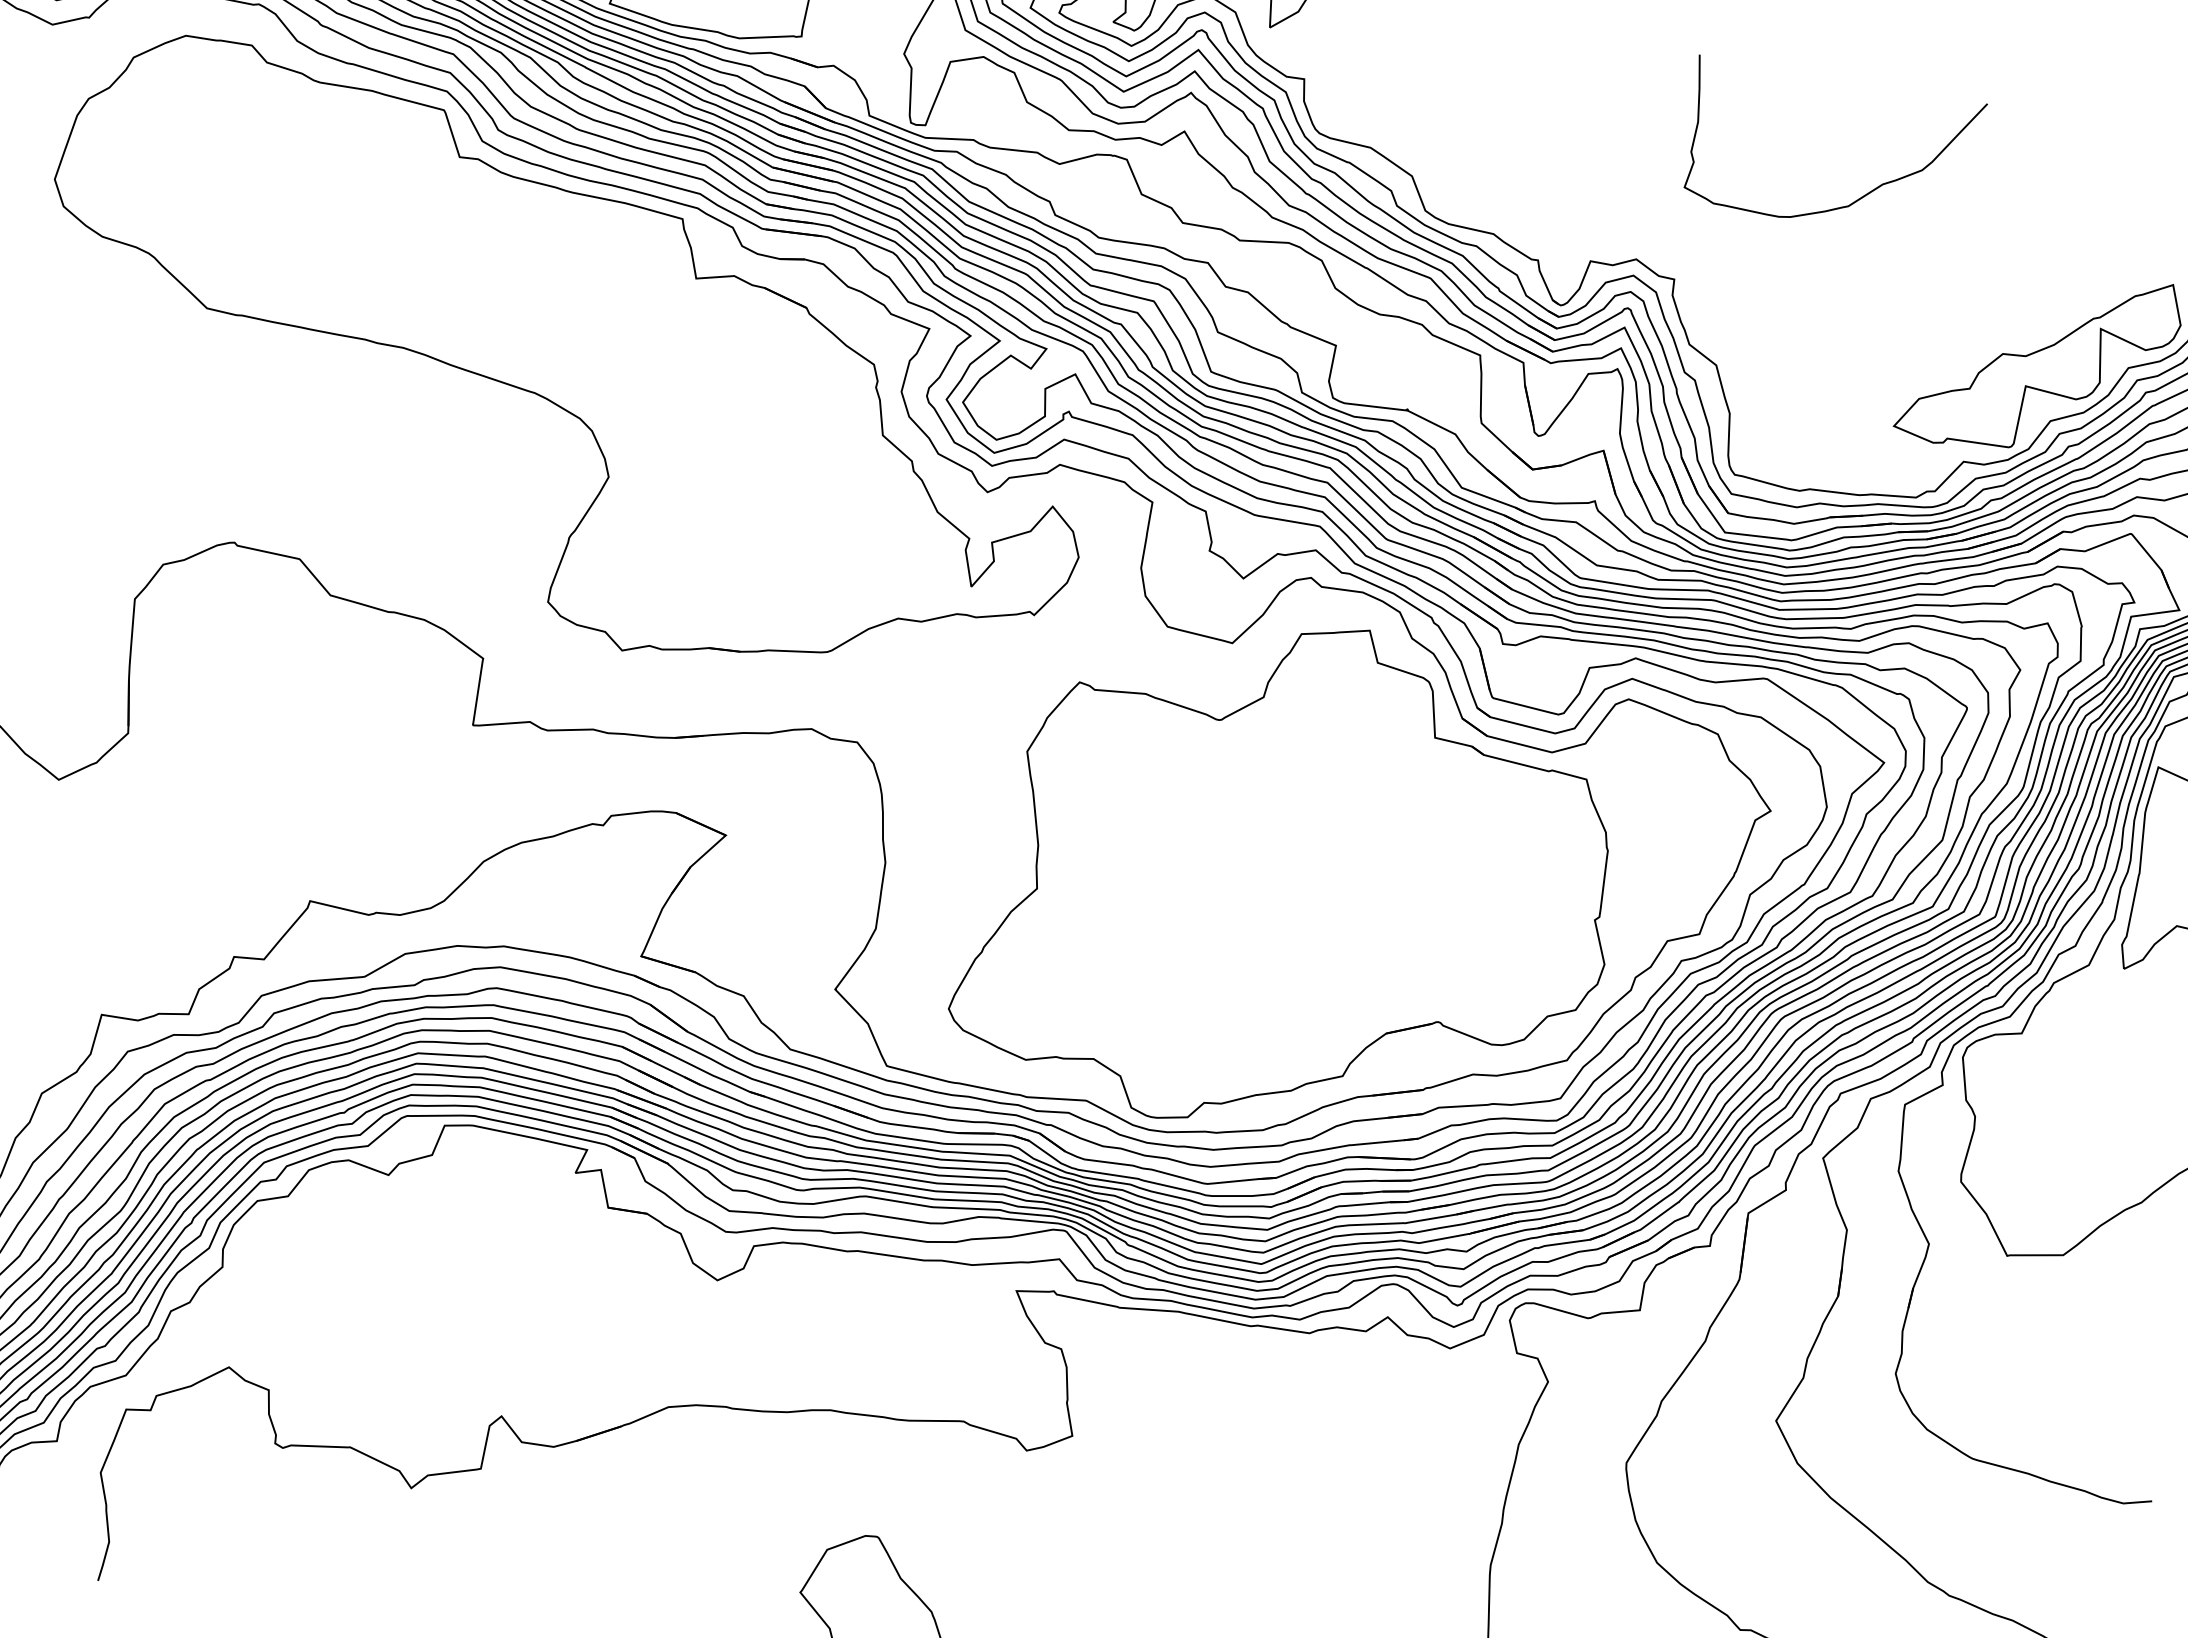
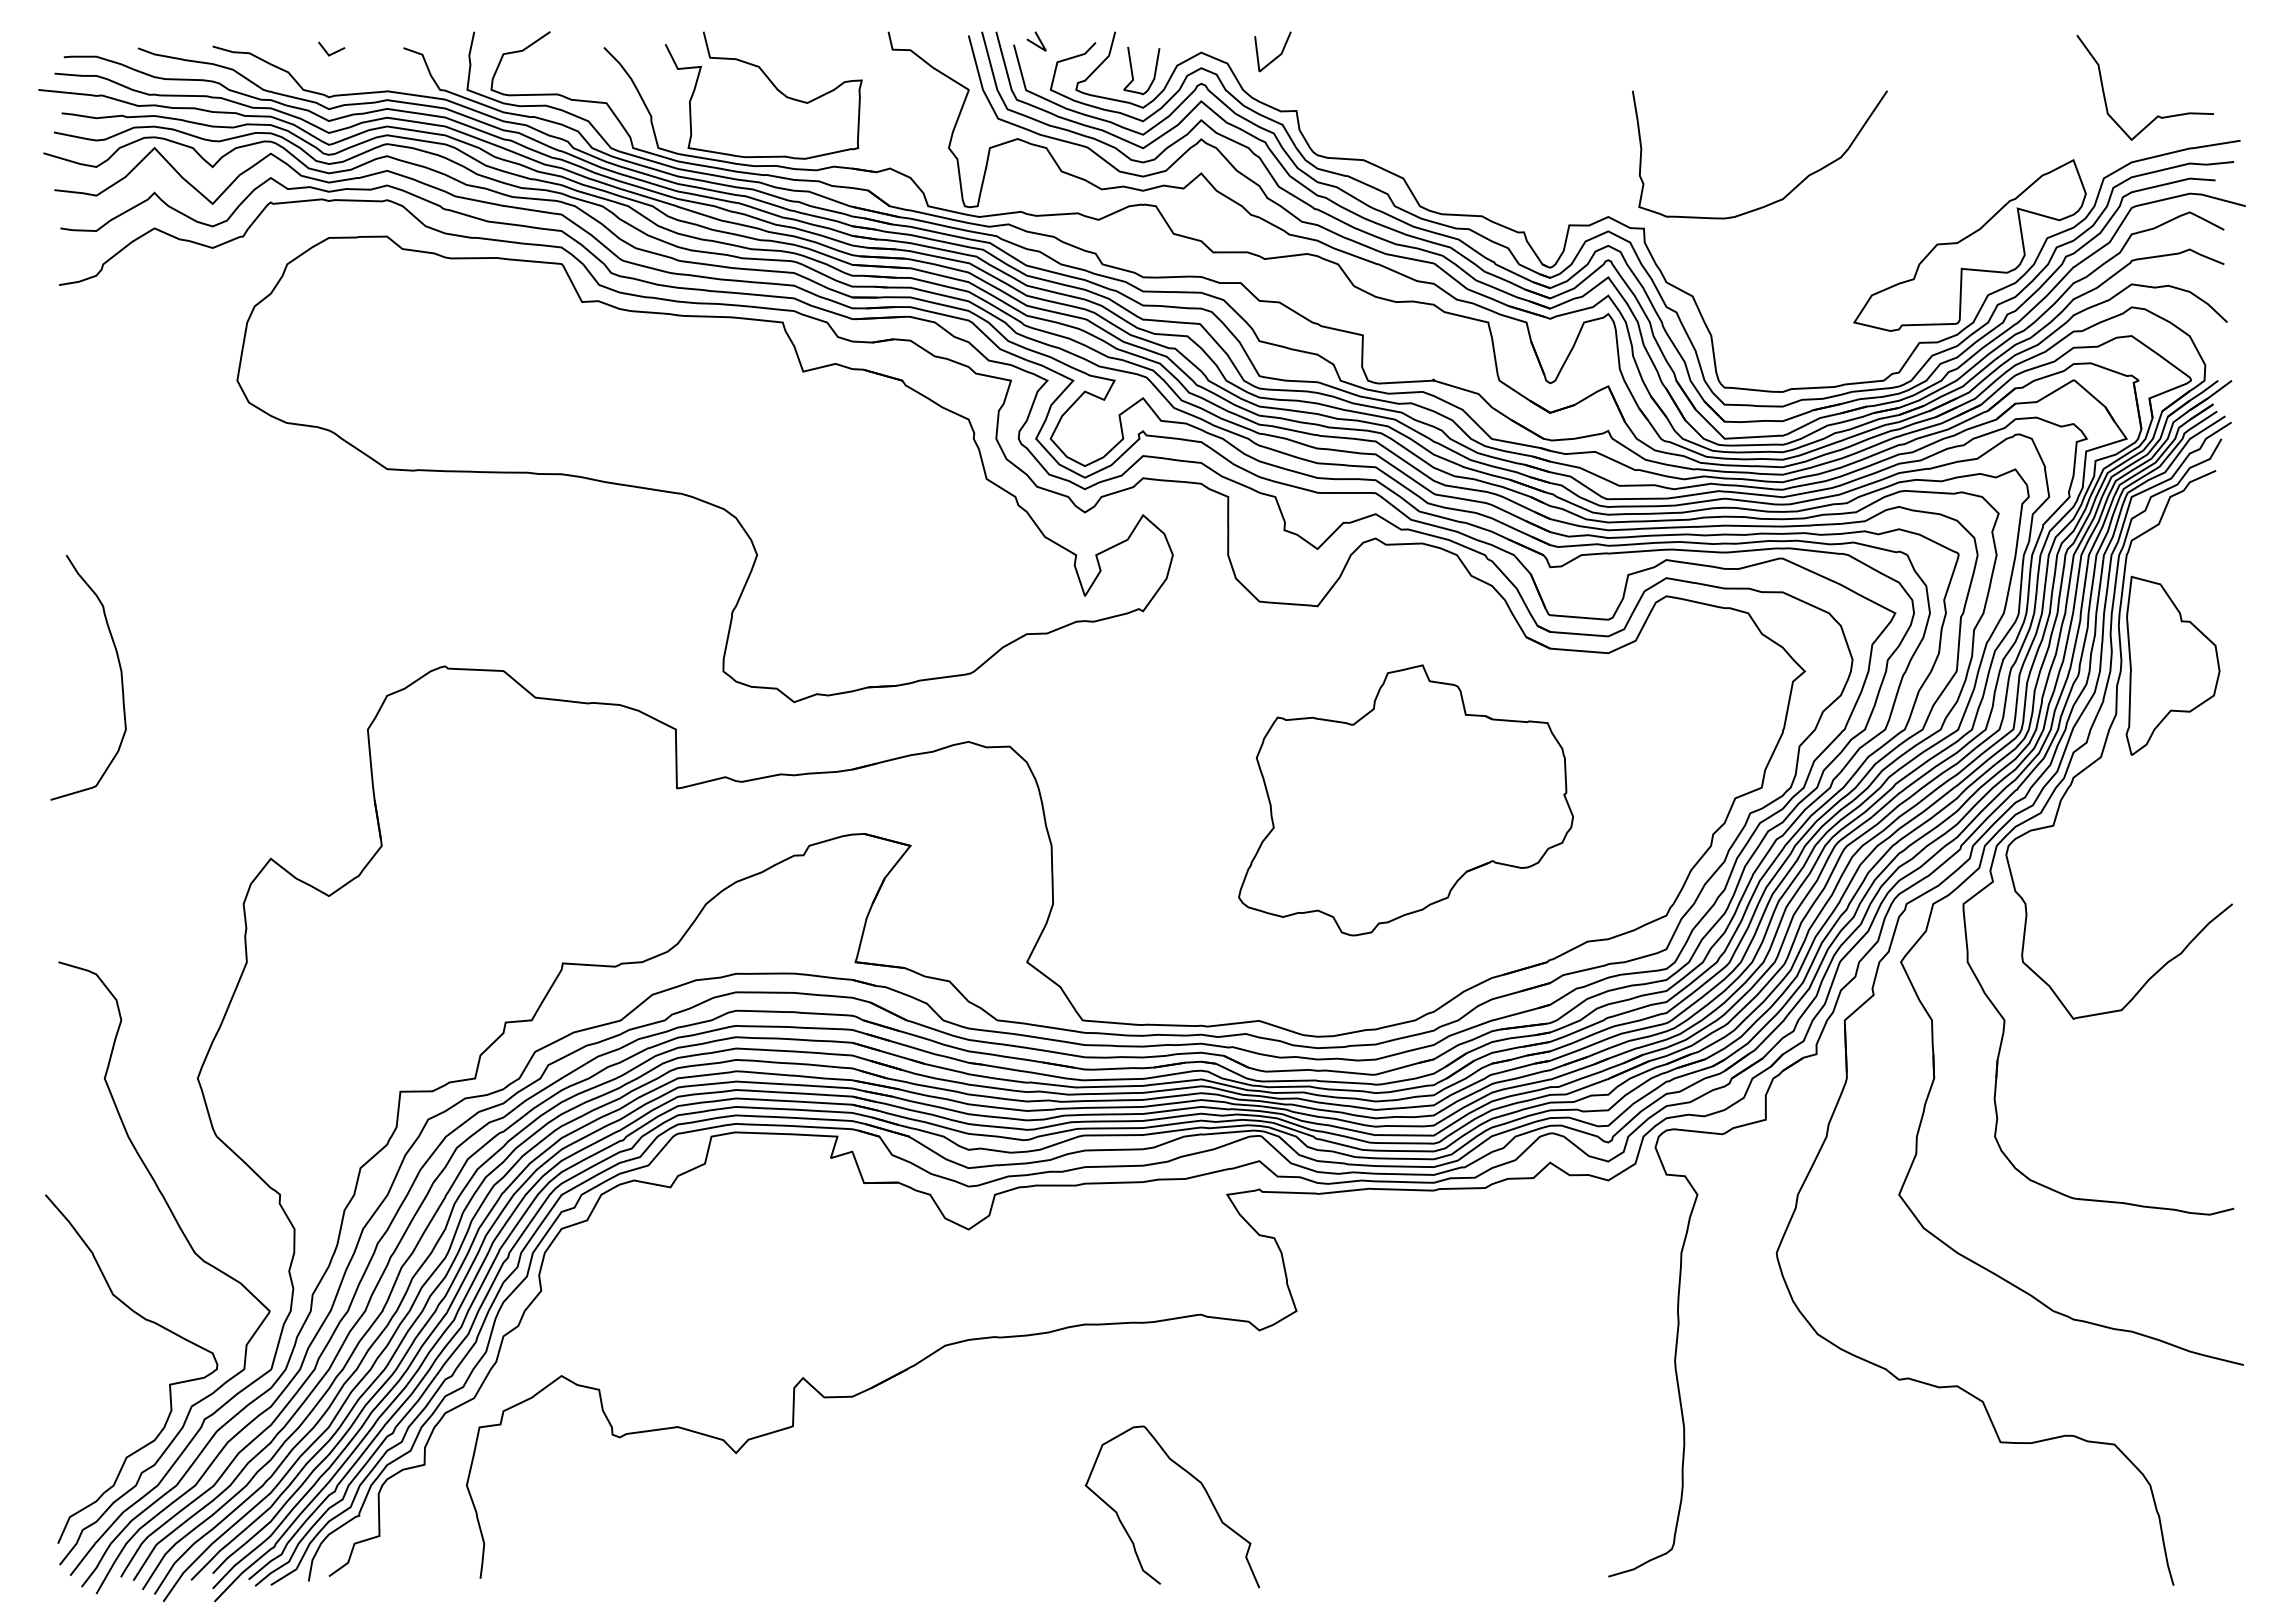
curve: (1857, 198) -> (1789, 191), moved
part: (1294, 879) -> (1405, 800), size x0.6

